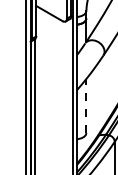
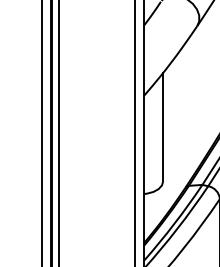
line: (86, 105) -> (163, 126), dashed -> solid

